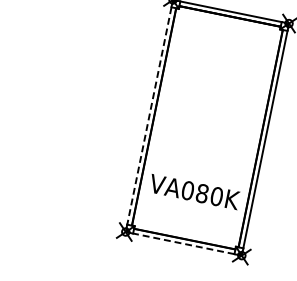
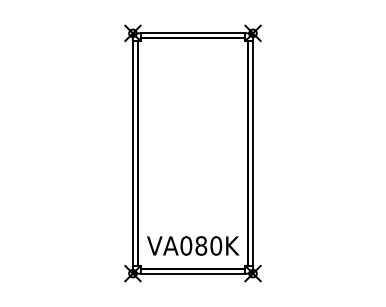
line: (148, 115) -> (132, 153), dashed -> solid
text: (194, 191) -> (193, 245), moved
line: (183, 243) -> (192, 273), dashed -> solid

